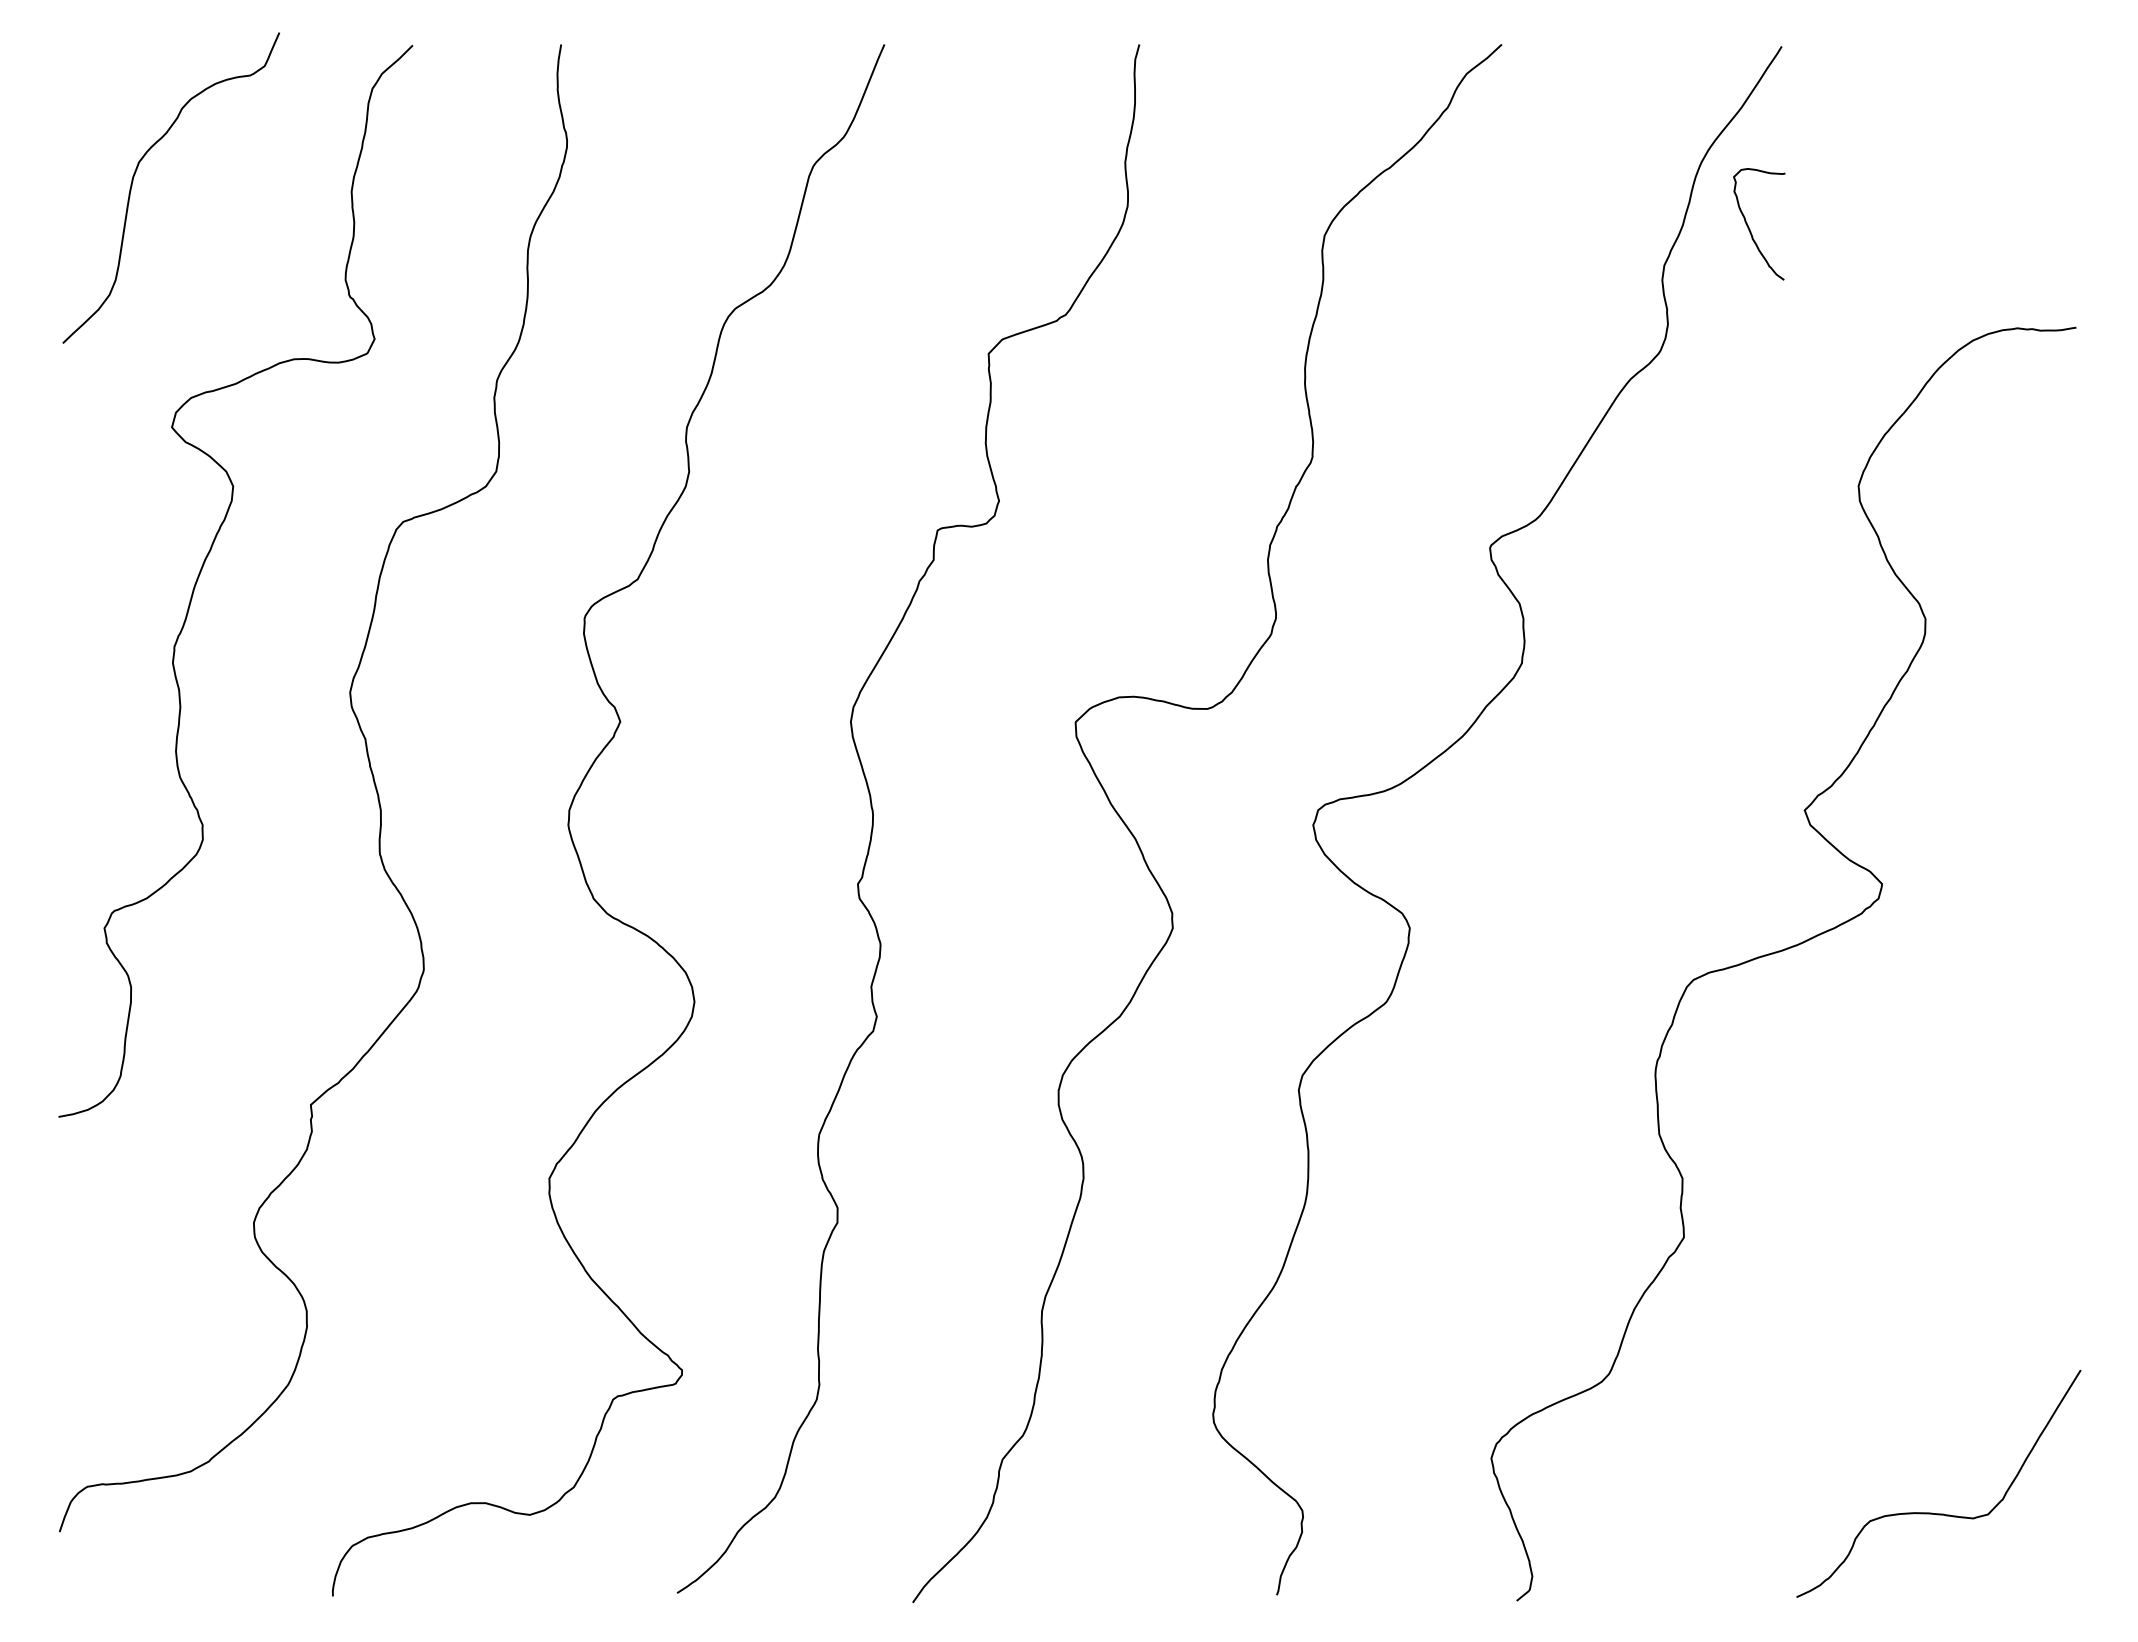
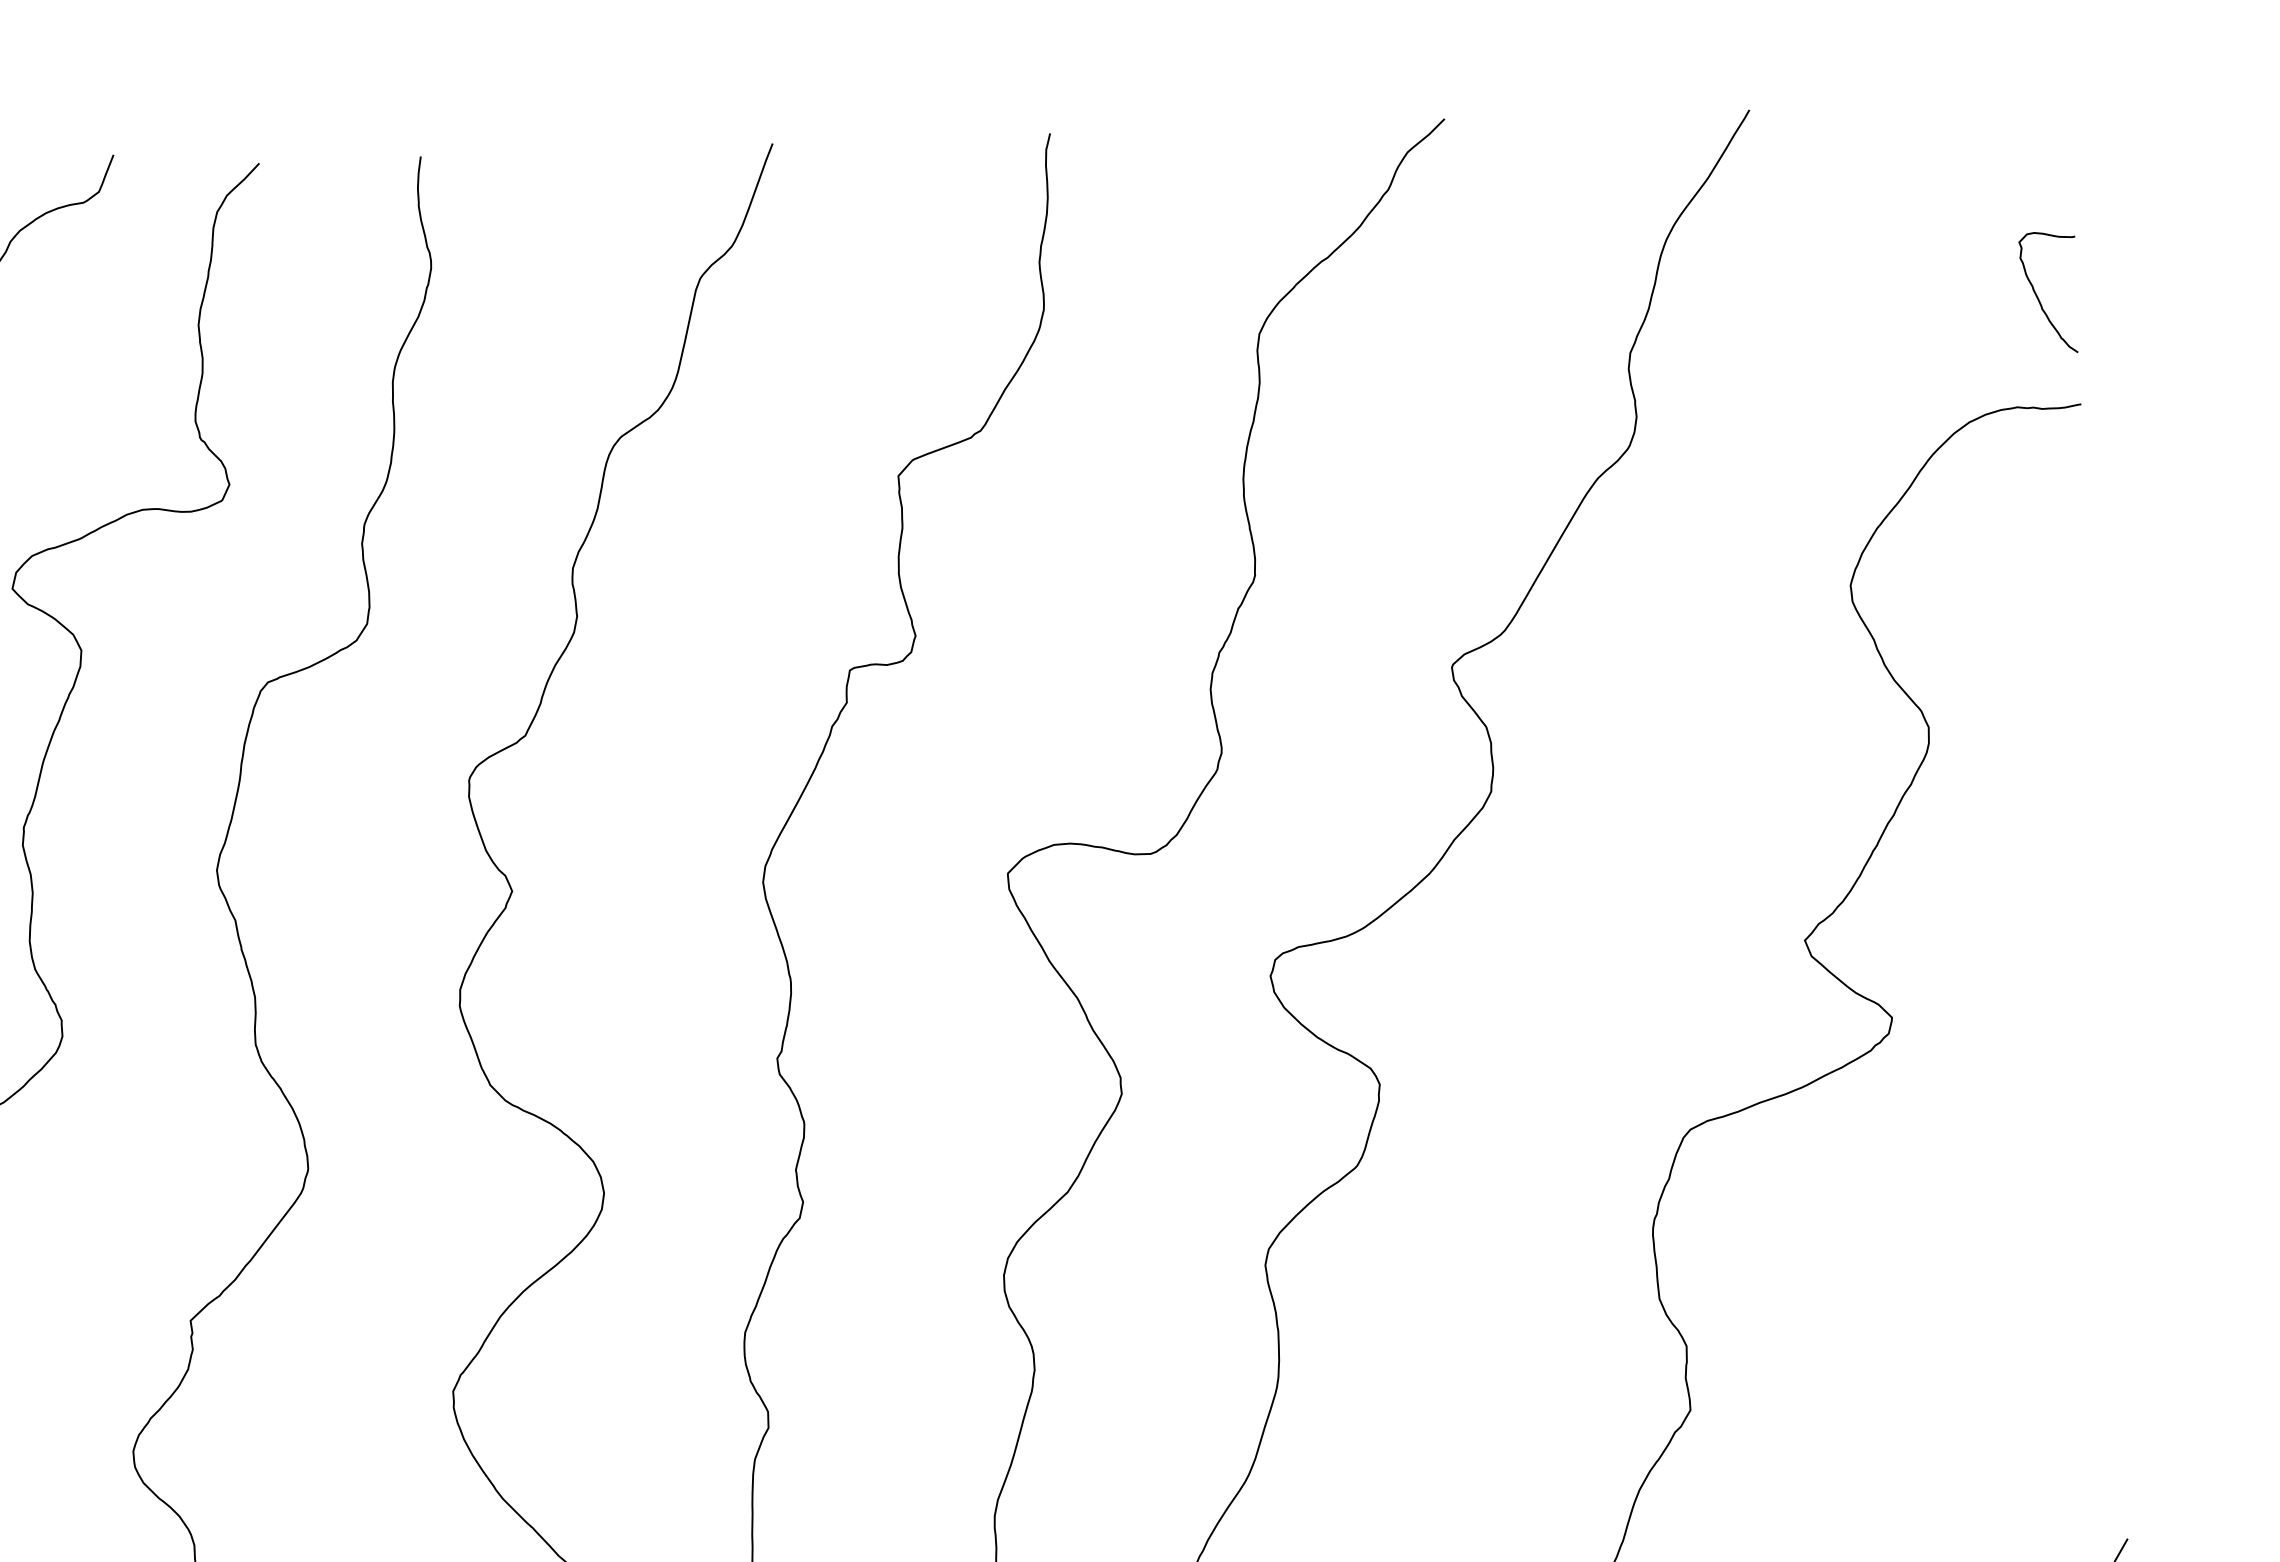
curve: (1750, 229) -> (2039, 298), moved

